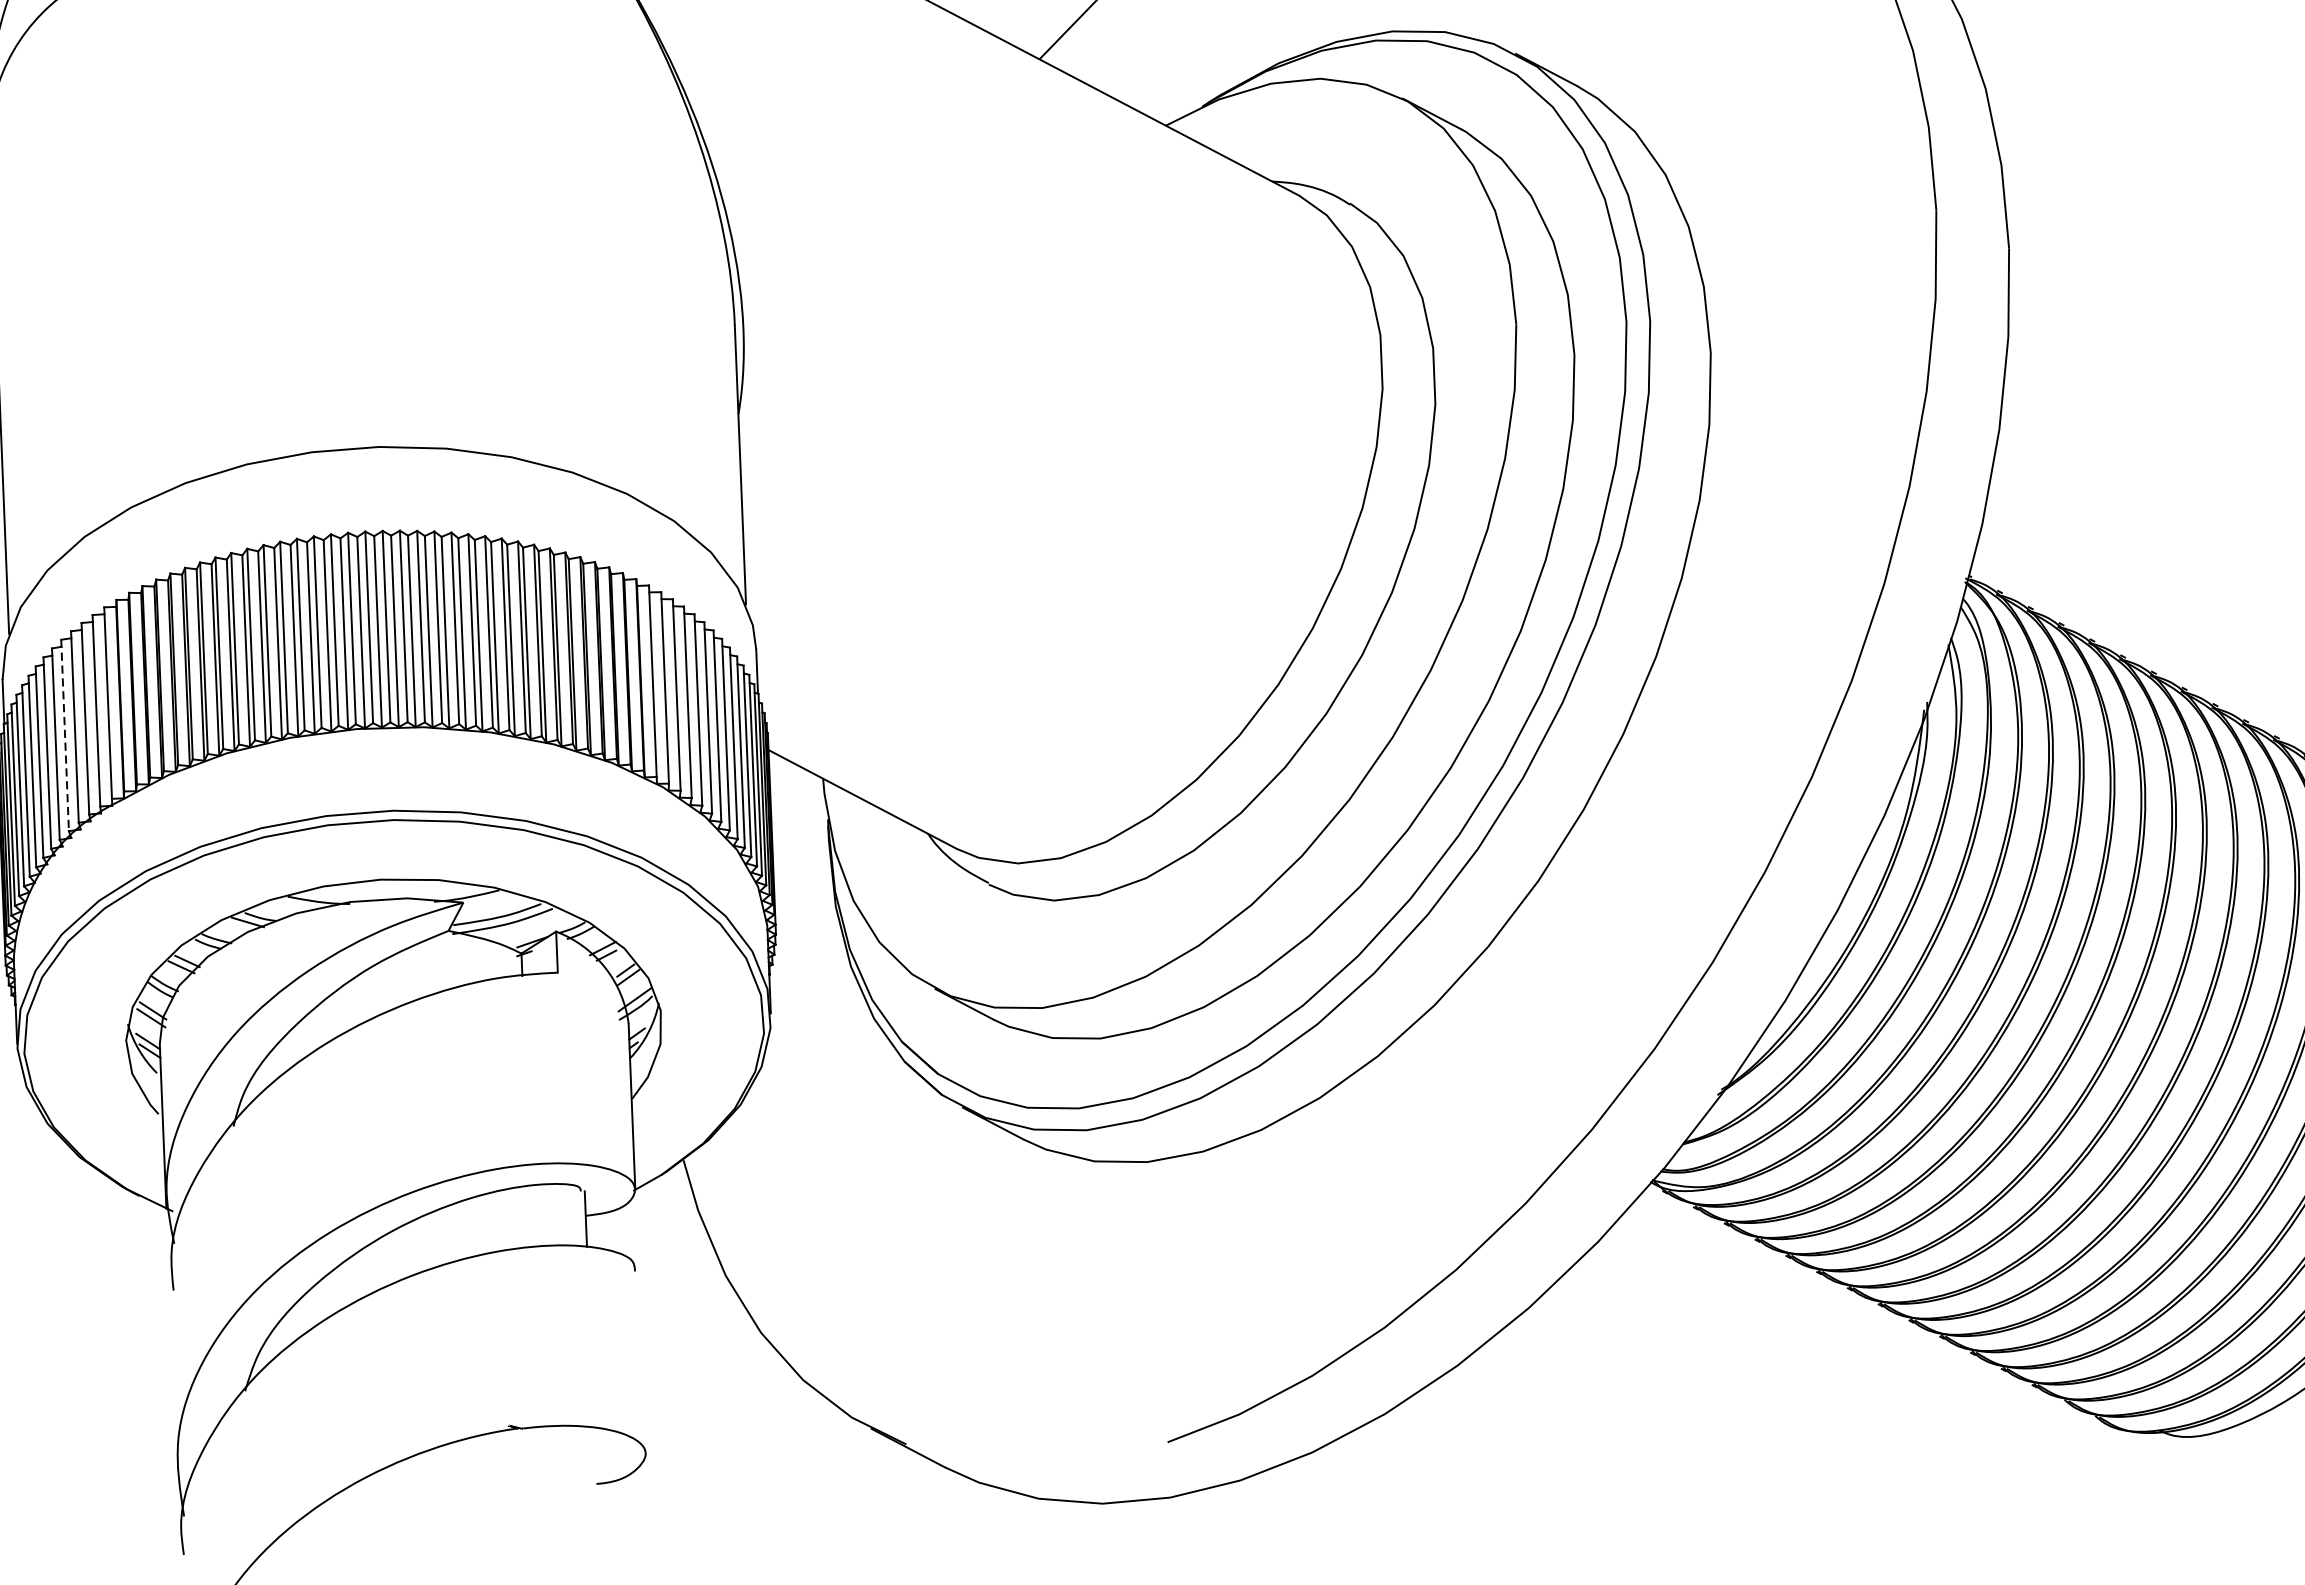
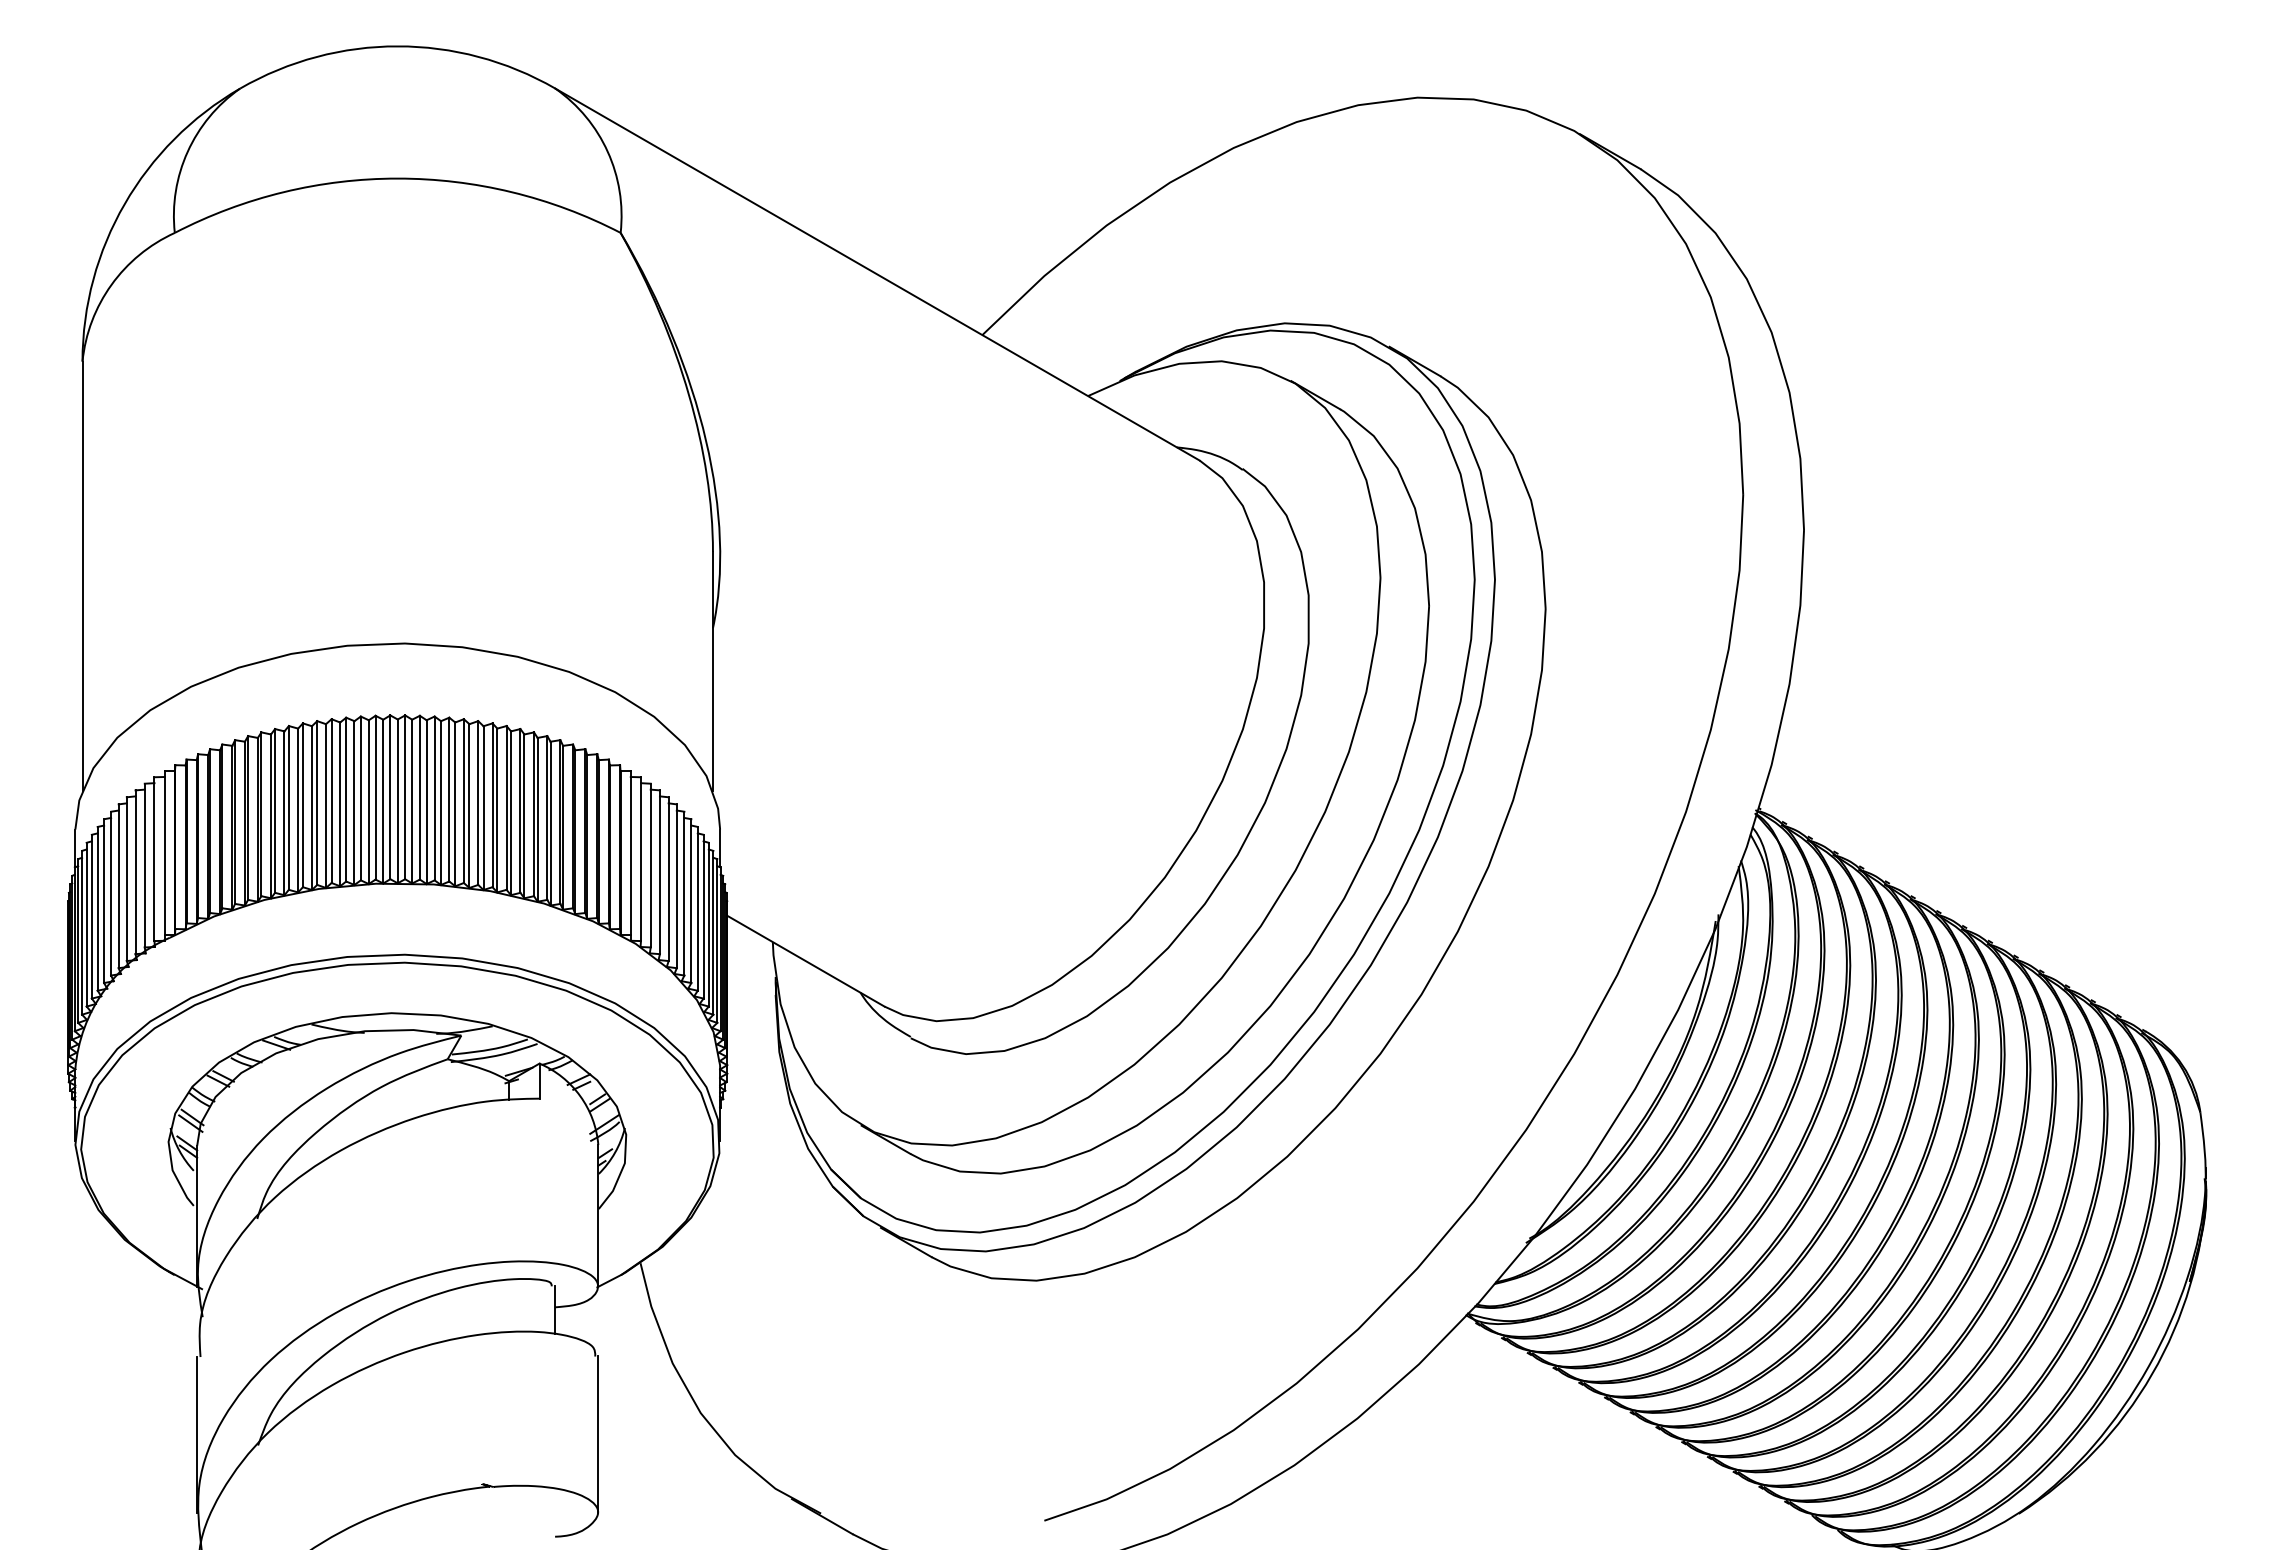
line: (64, 735) -> (126, 879), dashed -> solid
line: (642, 1362) -> (598, 1434), added
line: (173, 1382) -> (197, 1435), added

